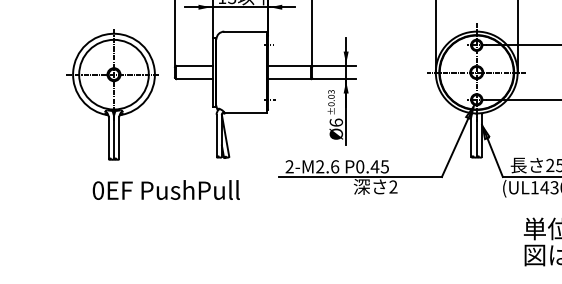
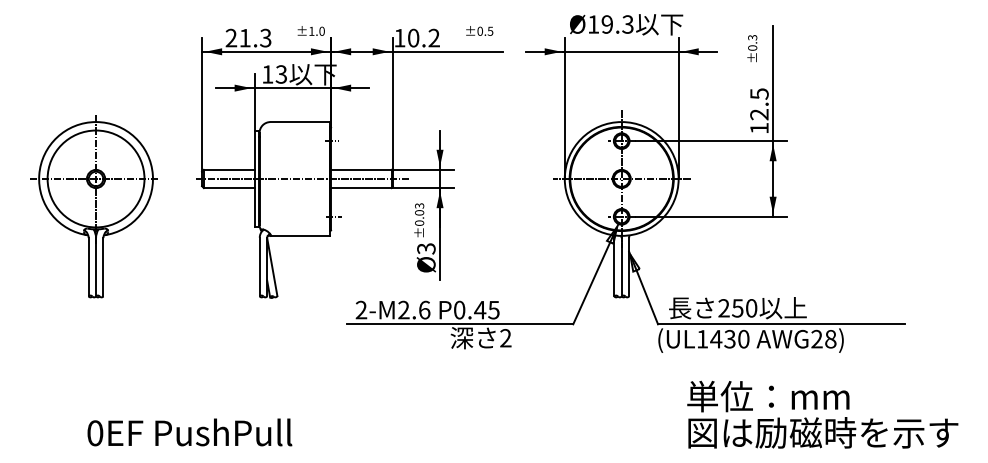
line: (247, 72) -> (302, 178), added
part: (112, 94) -> (93, 206), moved
text: (336, 122) -> (426, 248), Ø6 -> Ø3
text: (166, 190) -> (189, 432), moved

